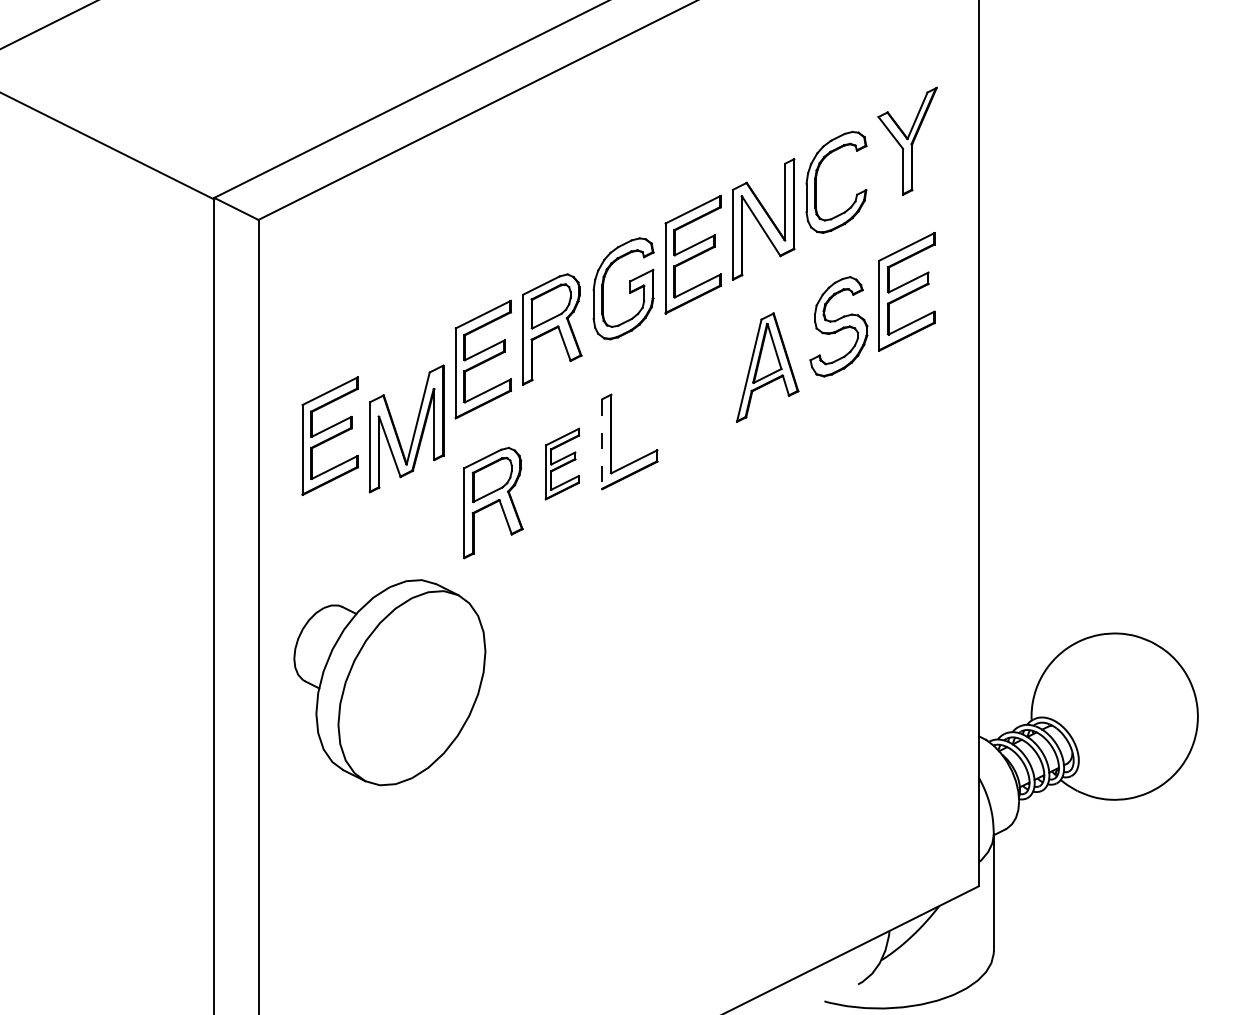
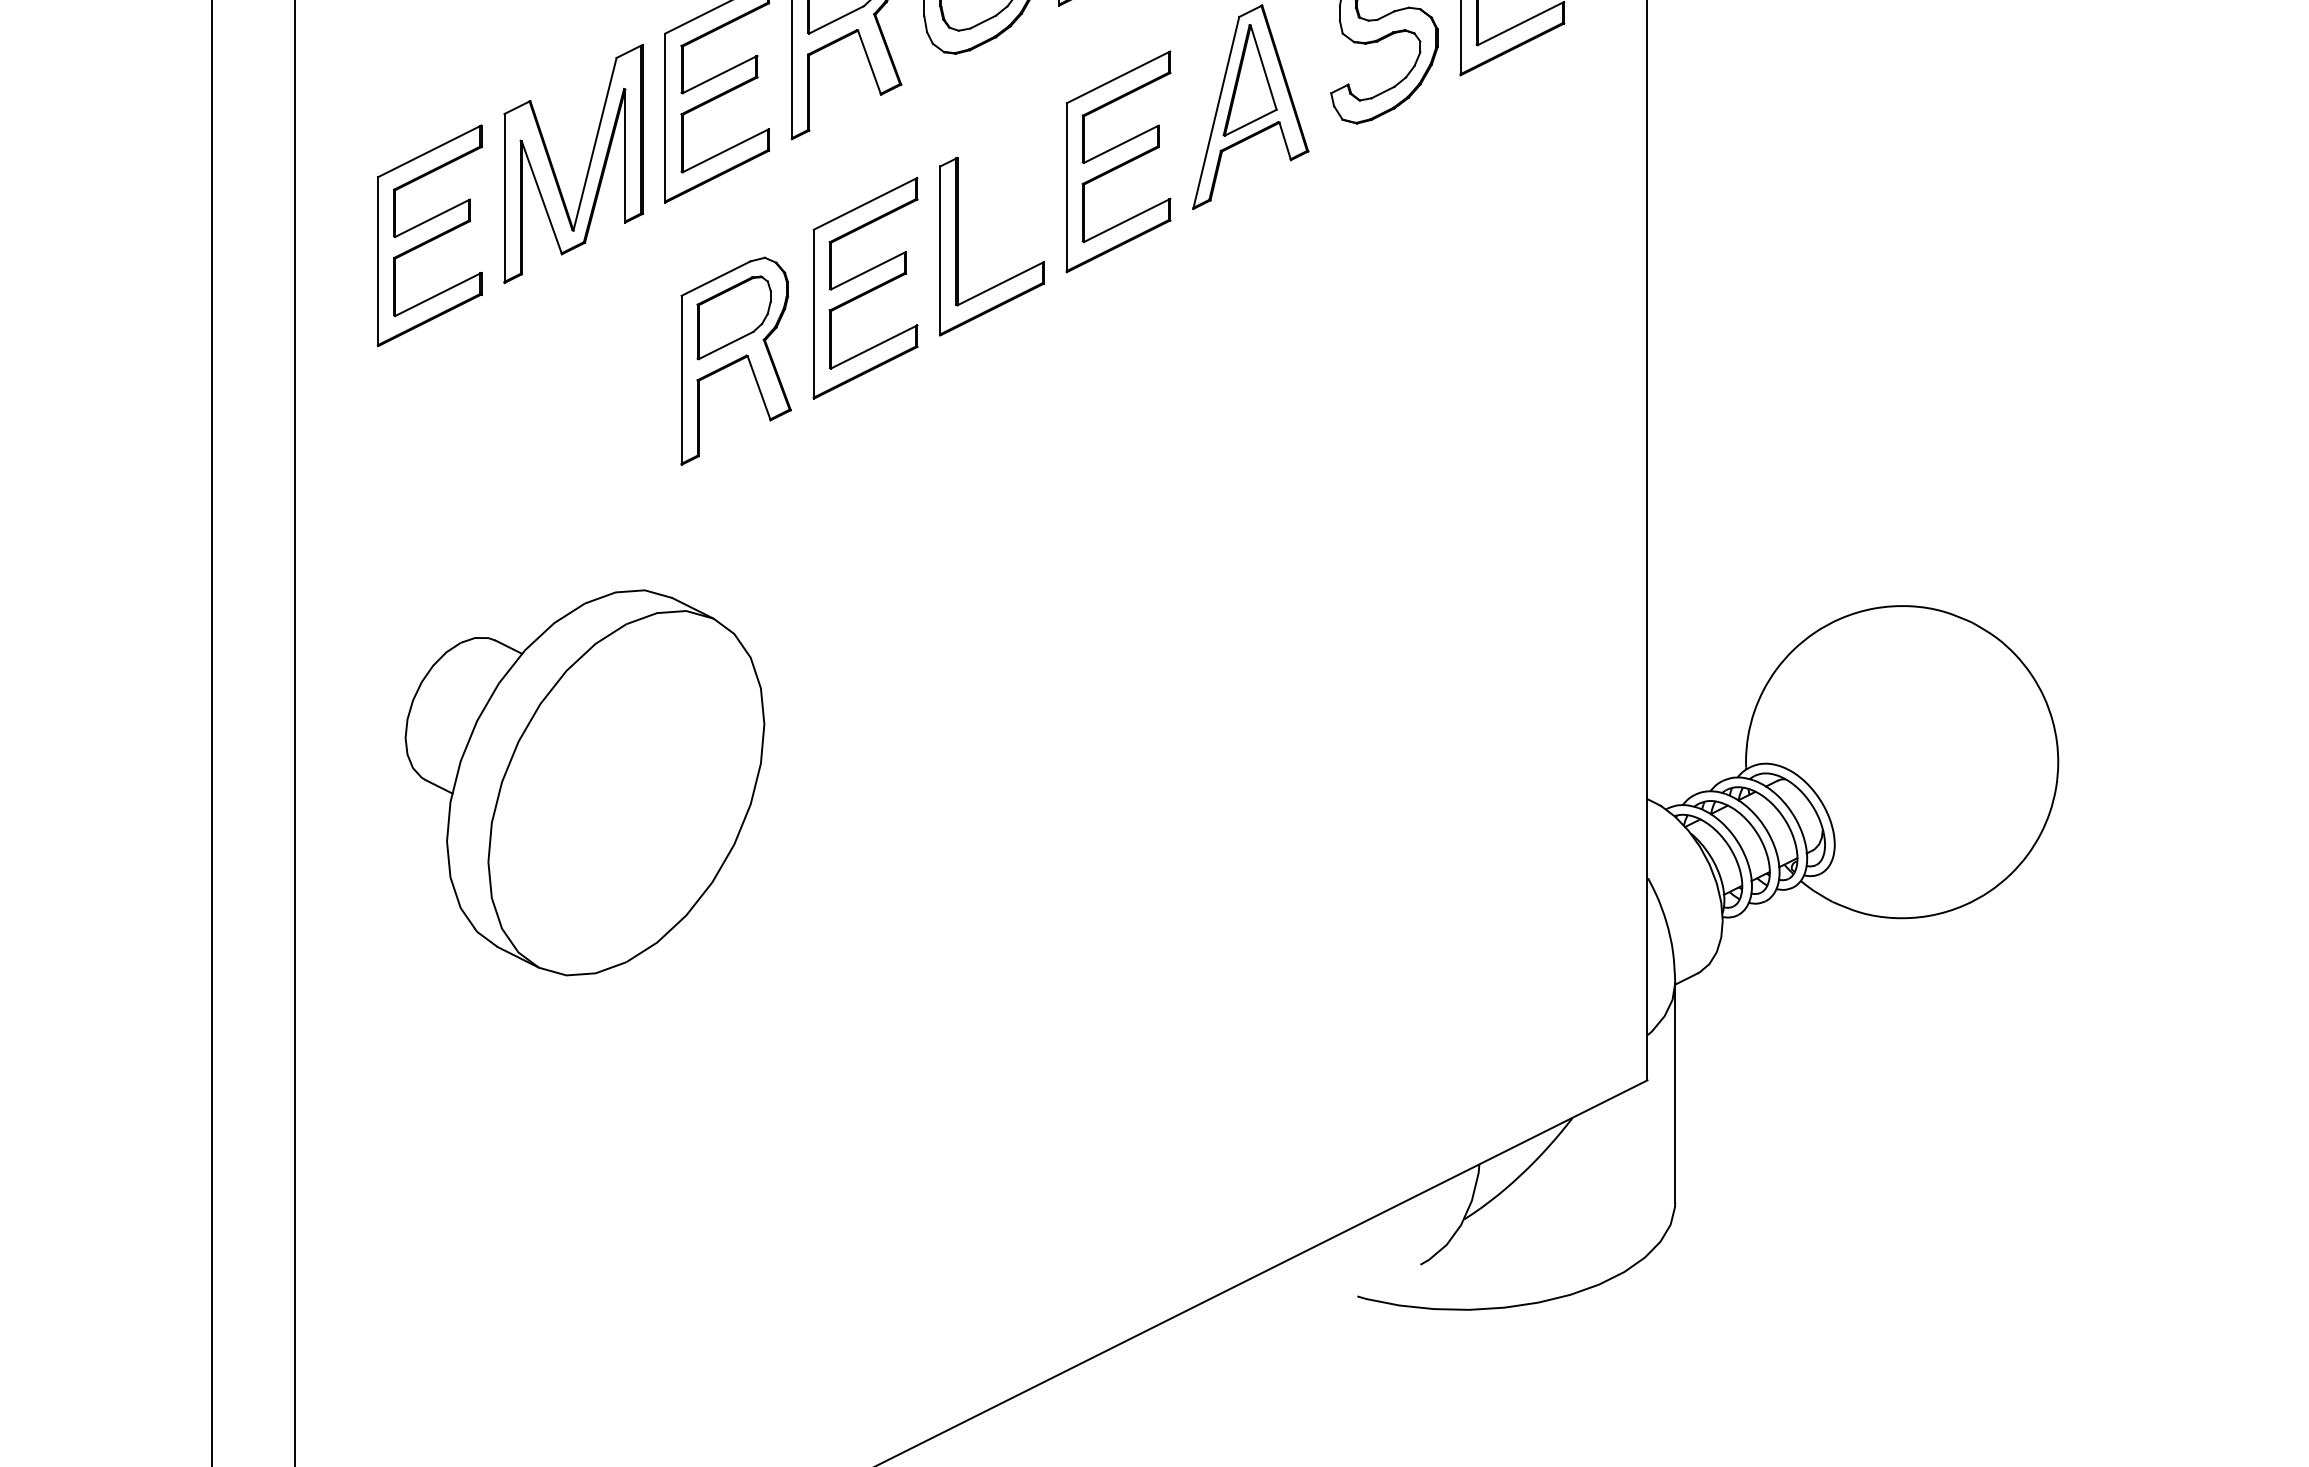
part: (696, 396) -> (1117, 161), added
part: (414, 428) -> (587, 163), moved
line: (602, 444) -> (940, 251), dashed -> solid
part: (562, 463) -> (865, 287), size x1.67
part: (389, 682) -> (584, 782), moved

